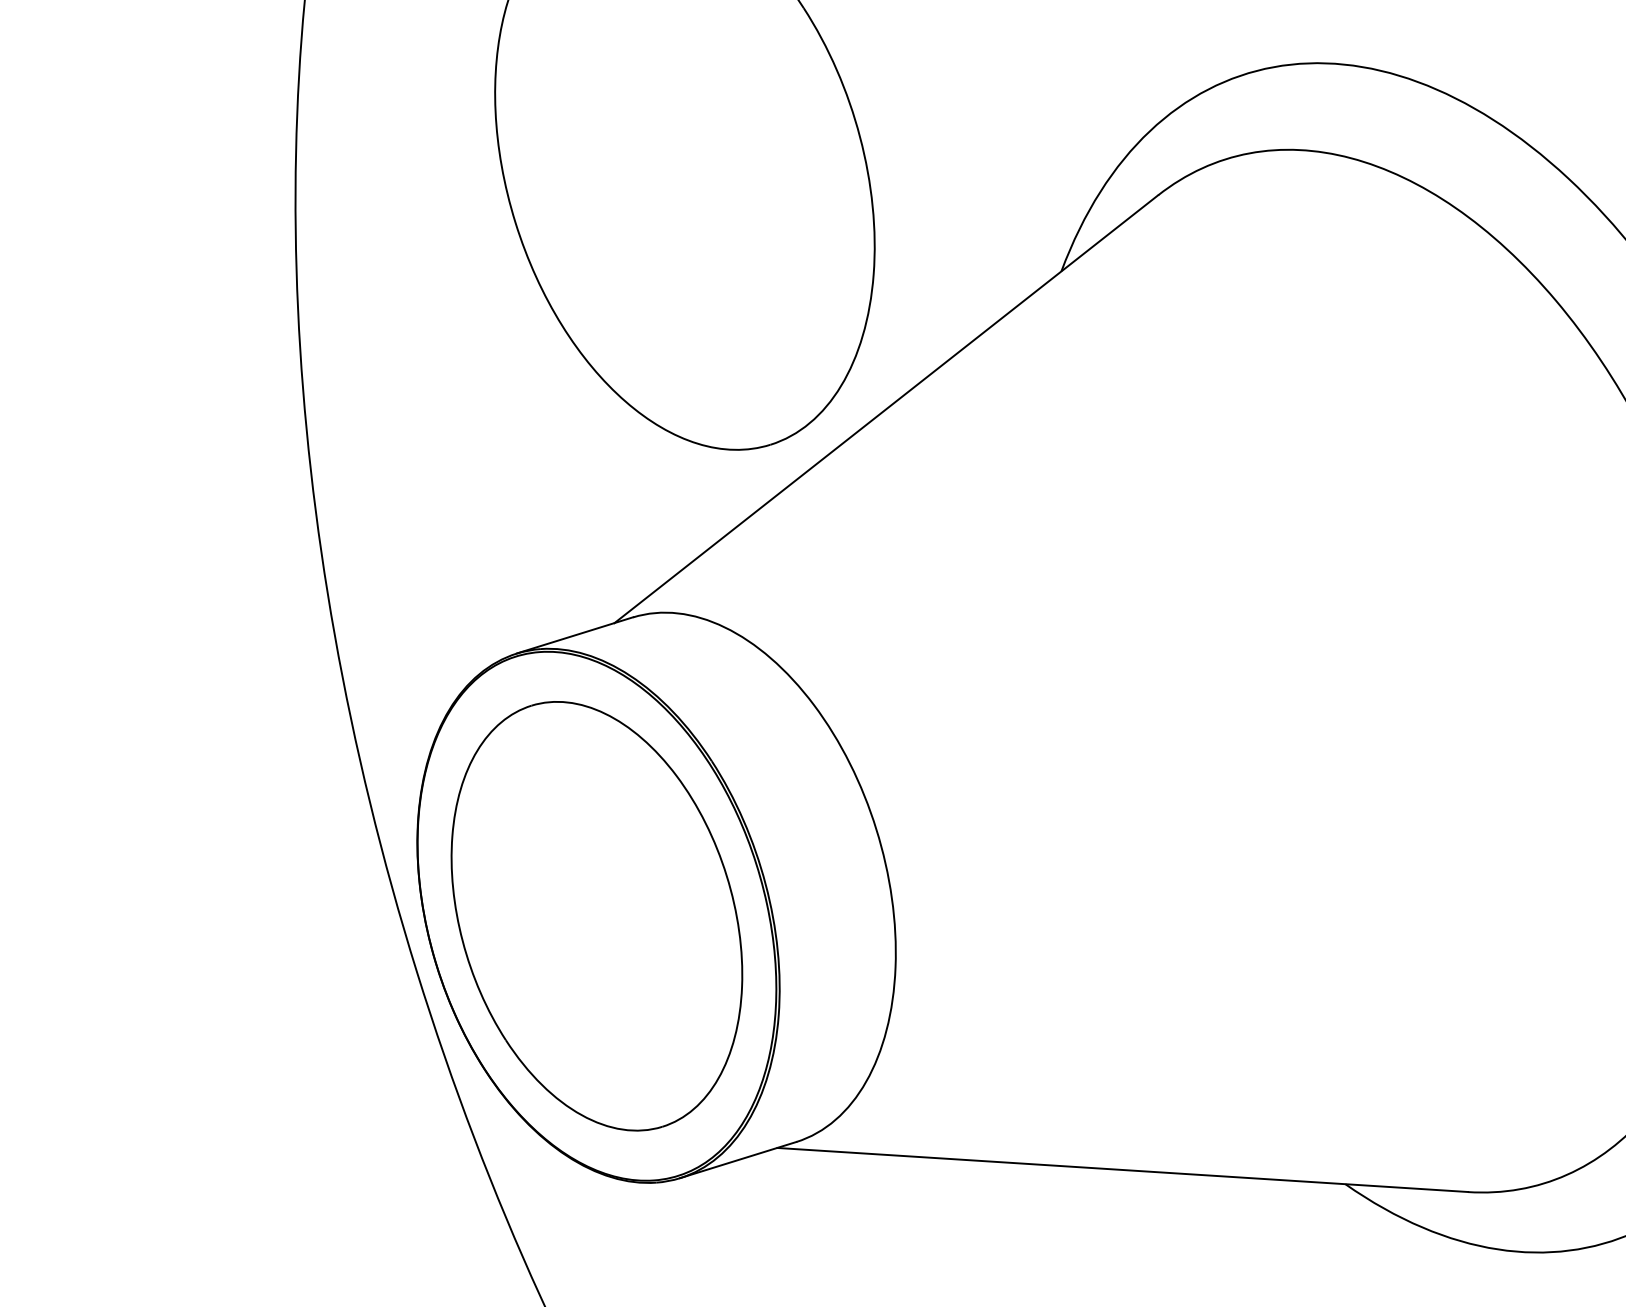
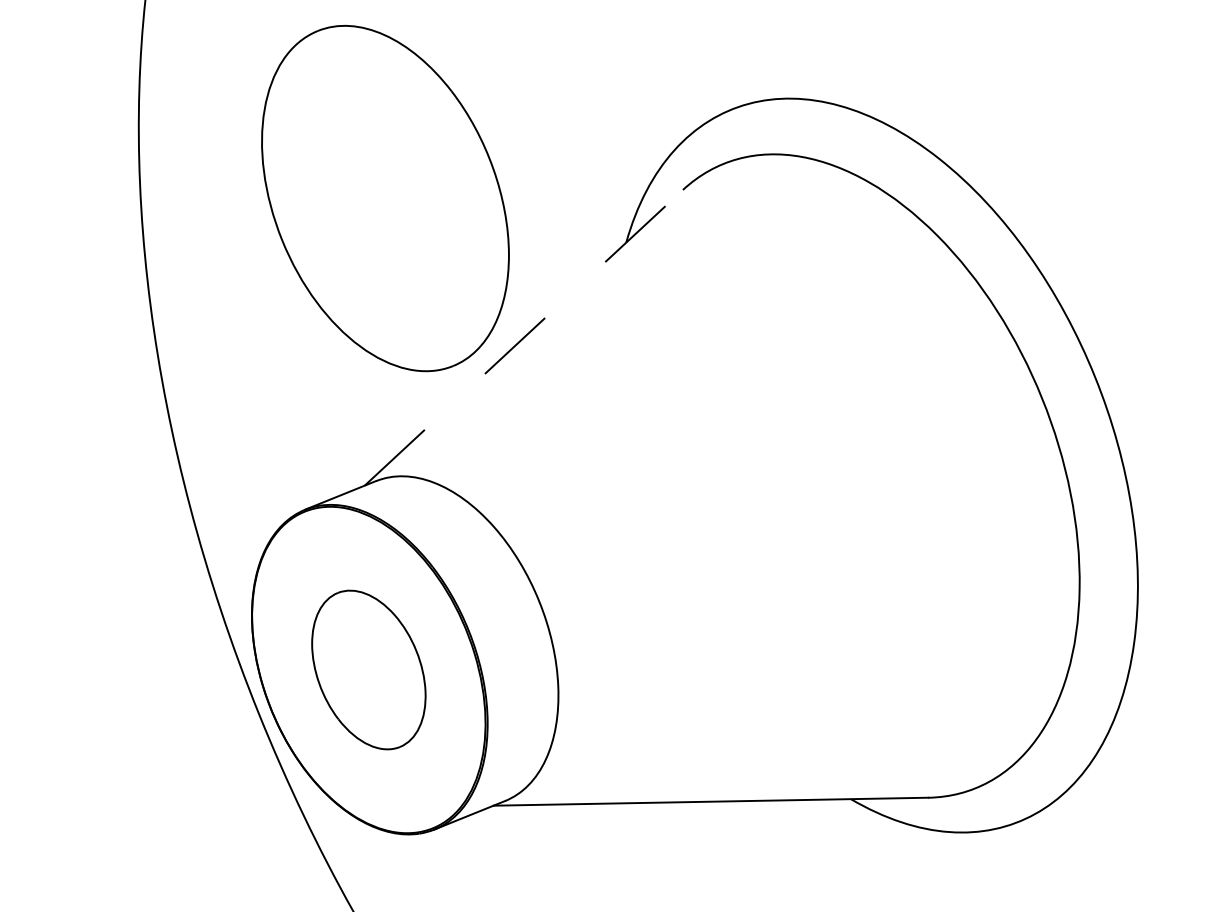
line: (887, 408) -> (524, 337), solid -> dashed
part: (596, 915) -> (368, 669), size x0.6

